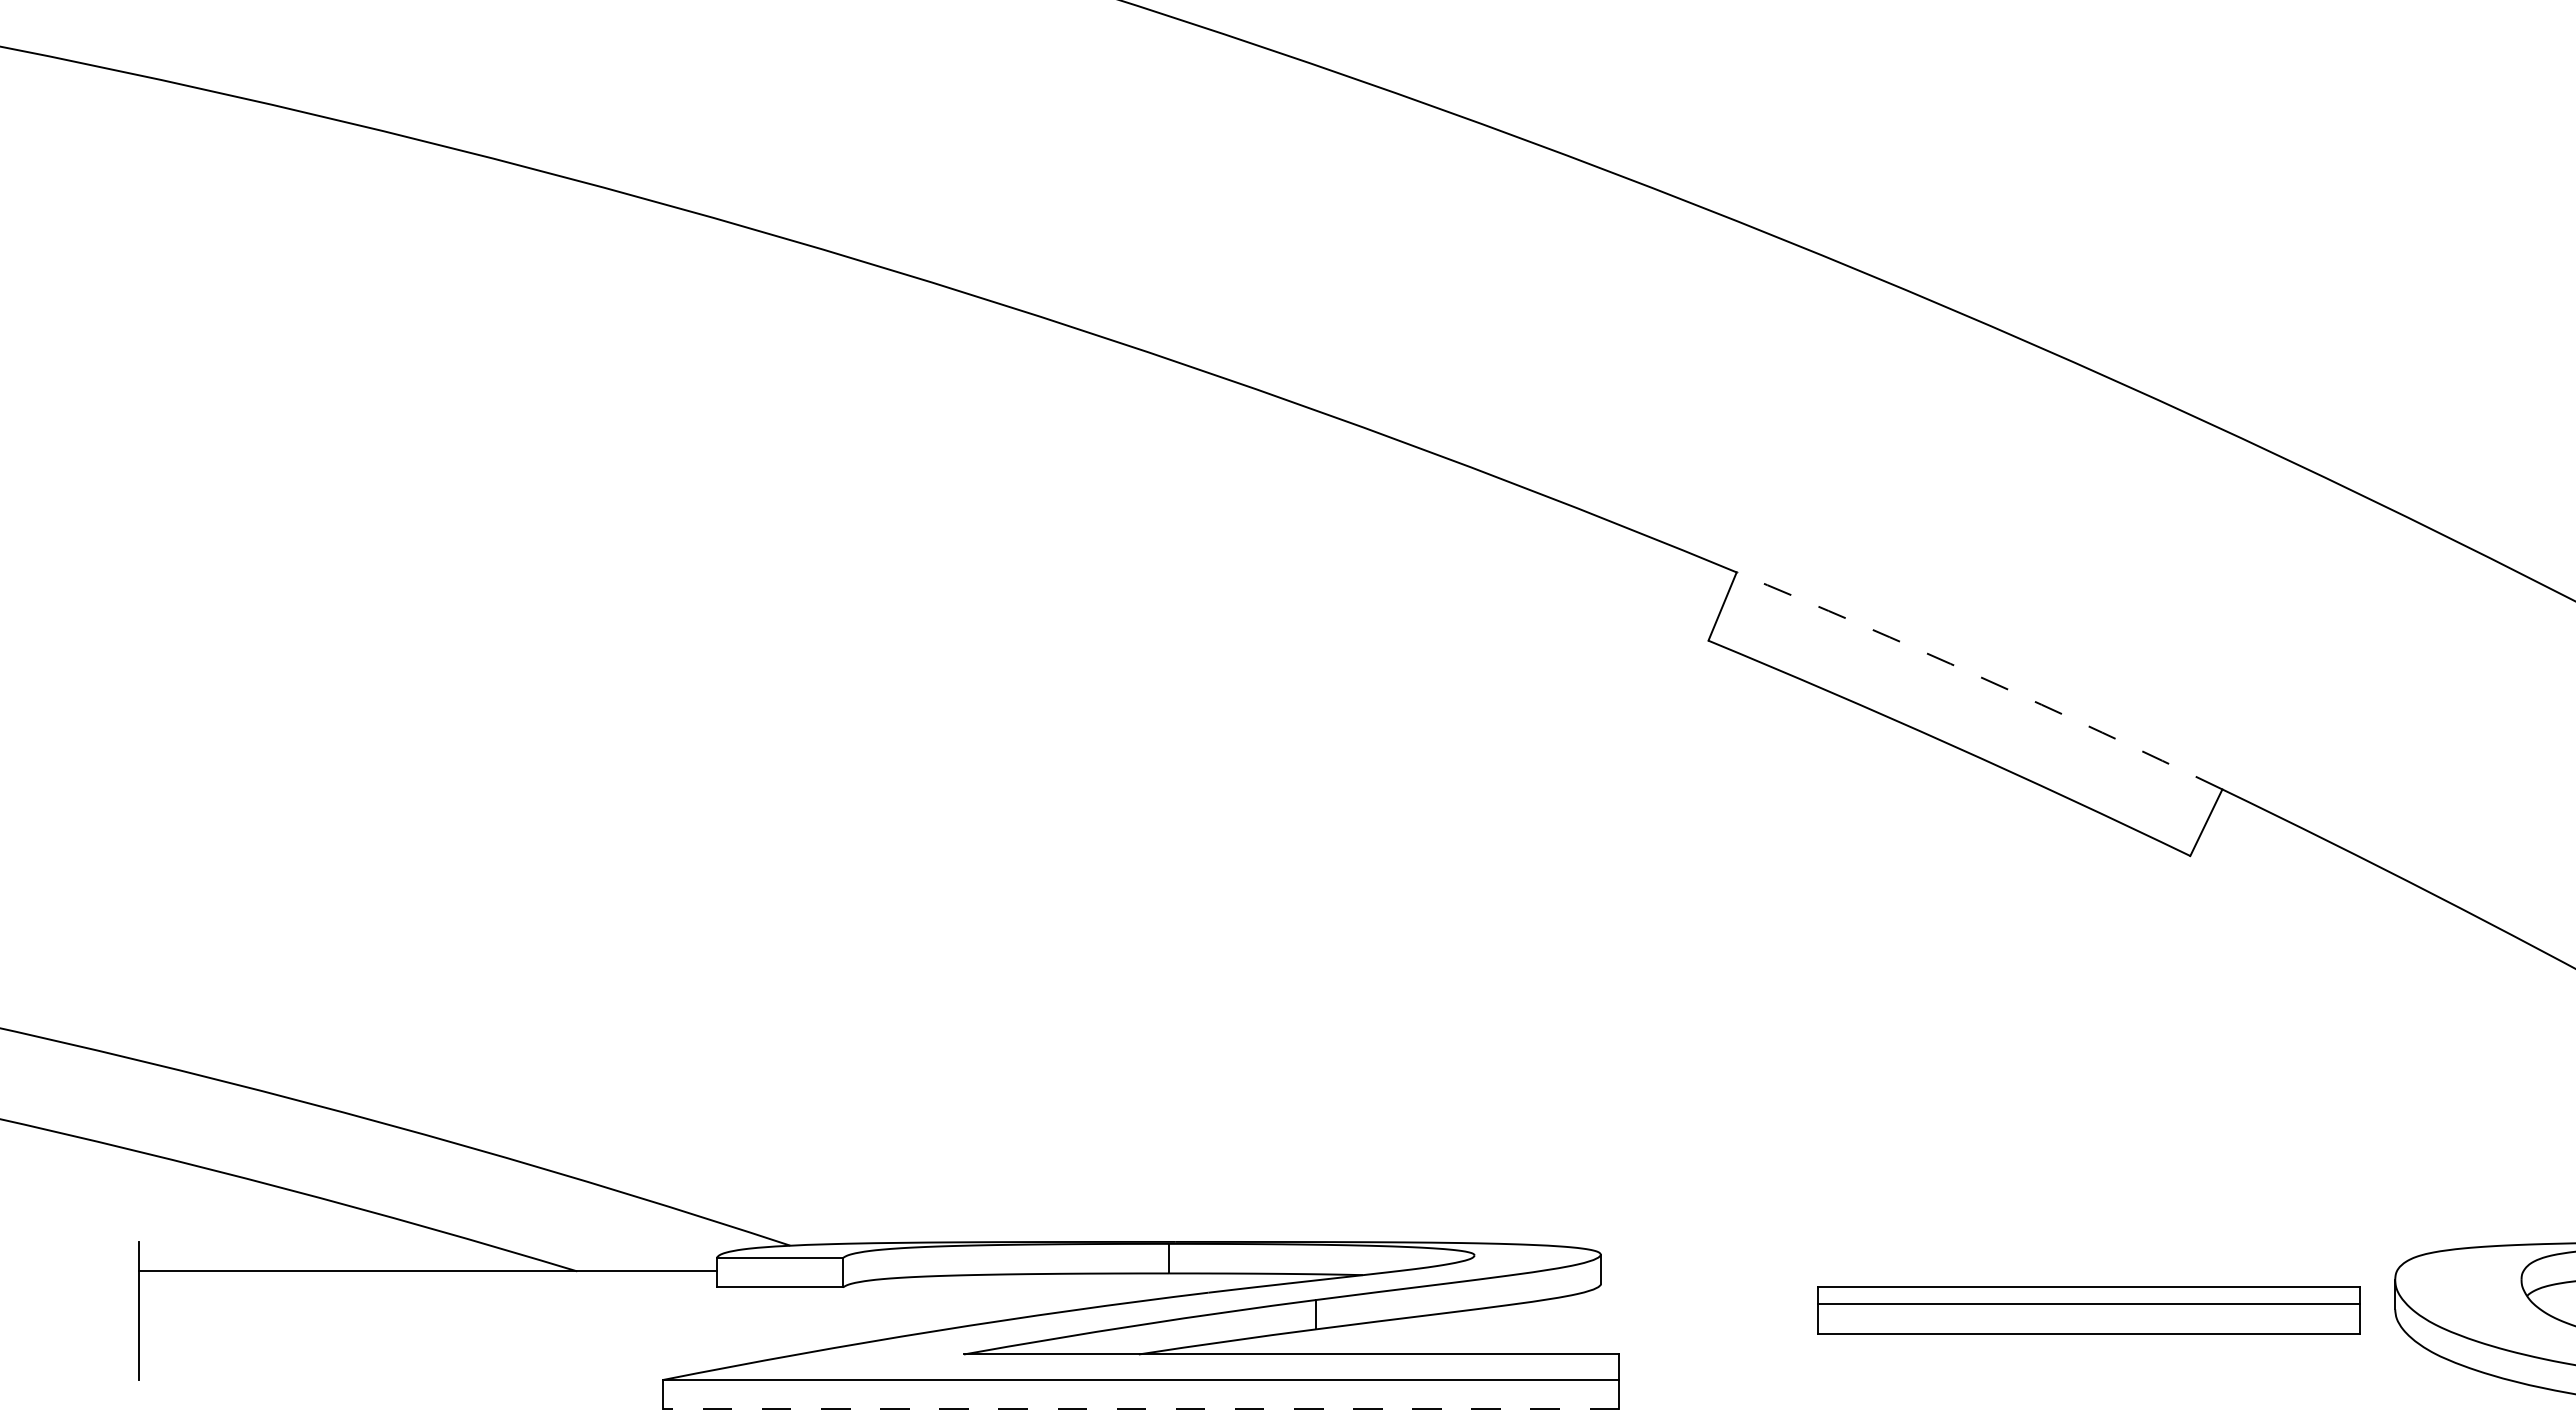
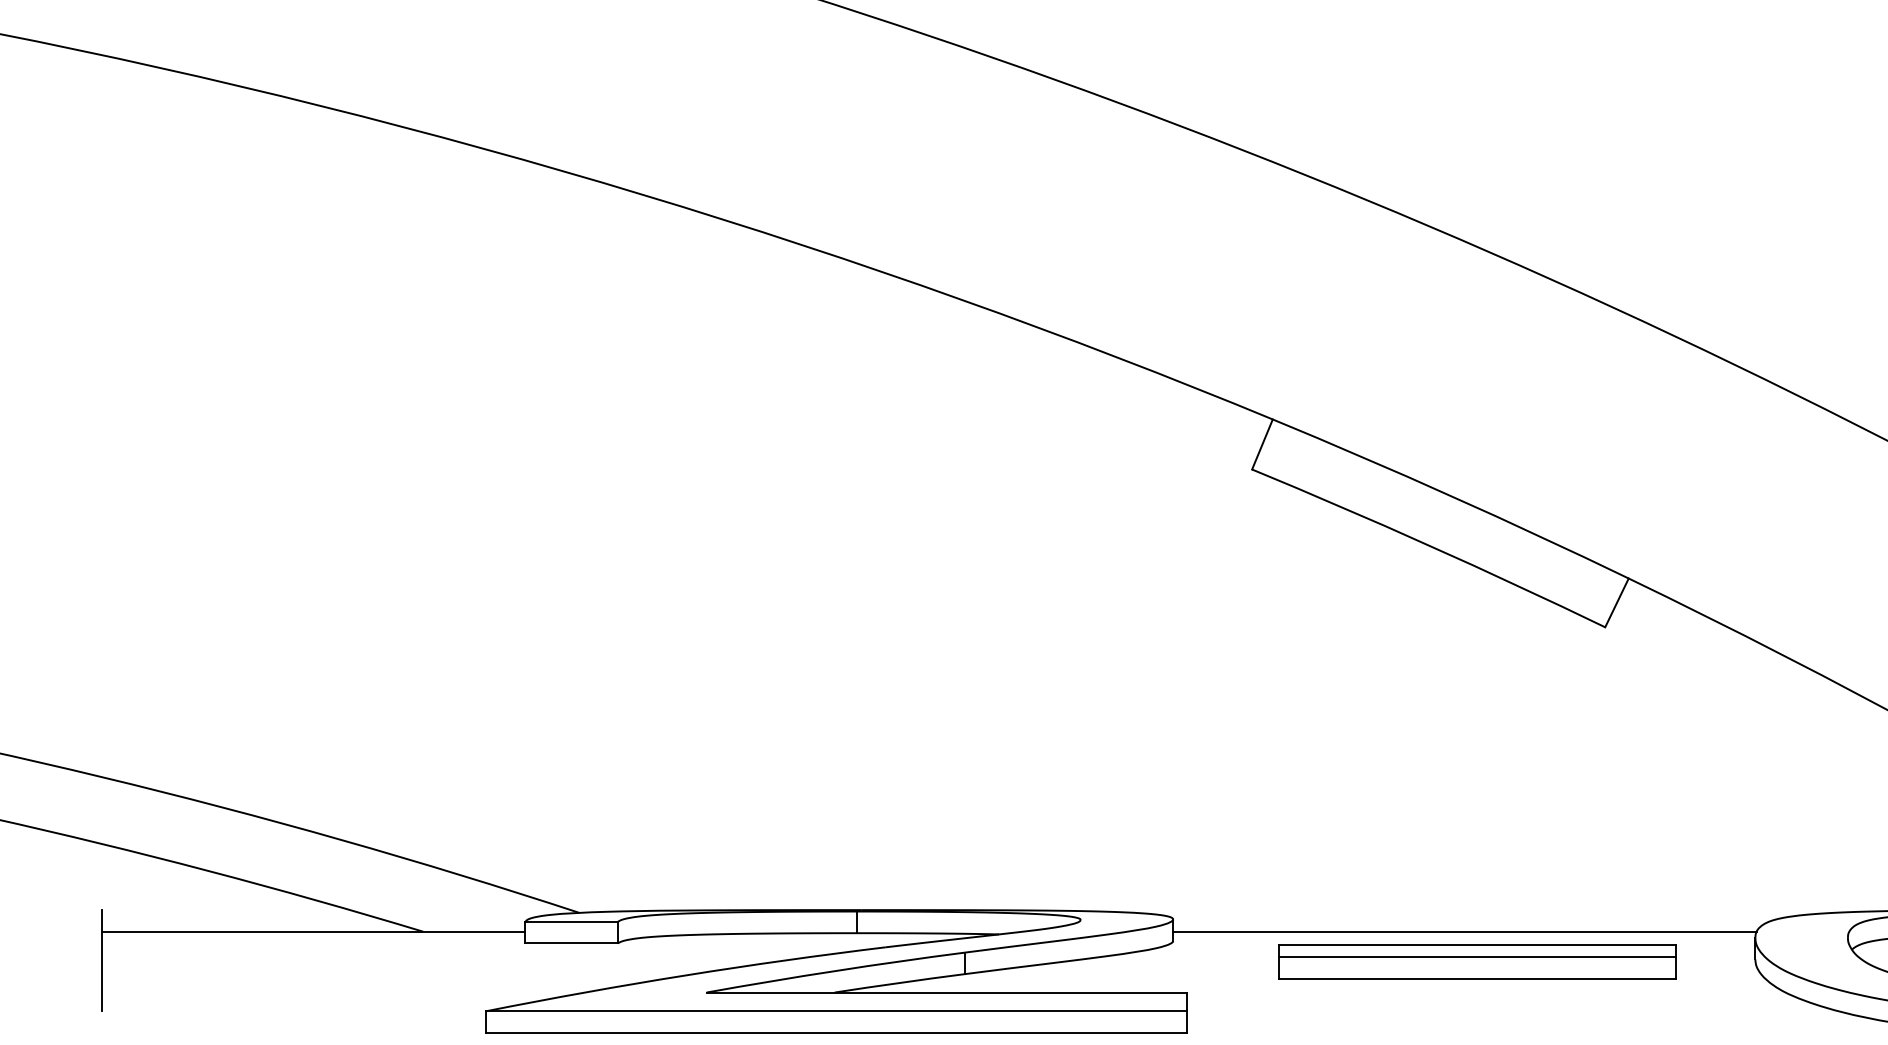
arc: (1981, 677) -> (1452, 496), dashed -> solid
line: (1998, 1271) -> (1464, 931), added
part: (2088, 1310) -> (1477, 961), moved
line: (1140, 1409) -> (835, 1032), dashed -> solid

